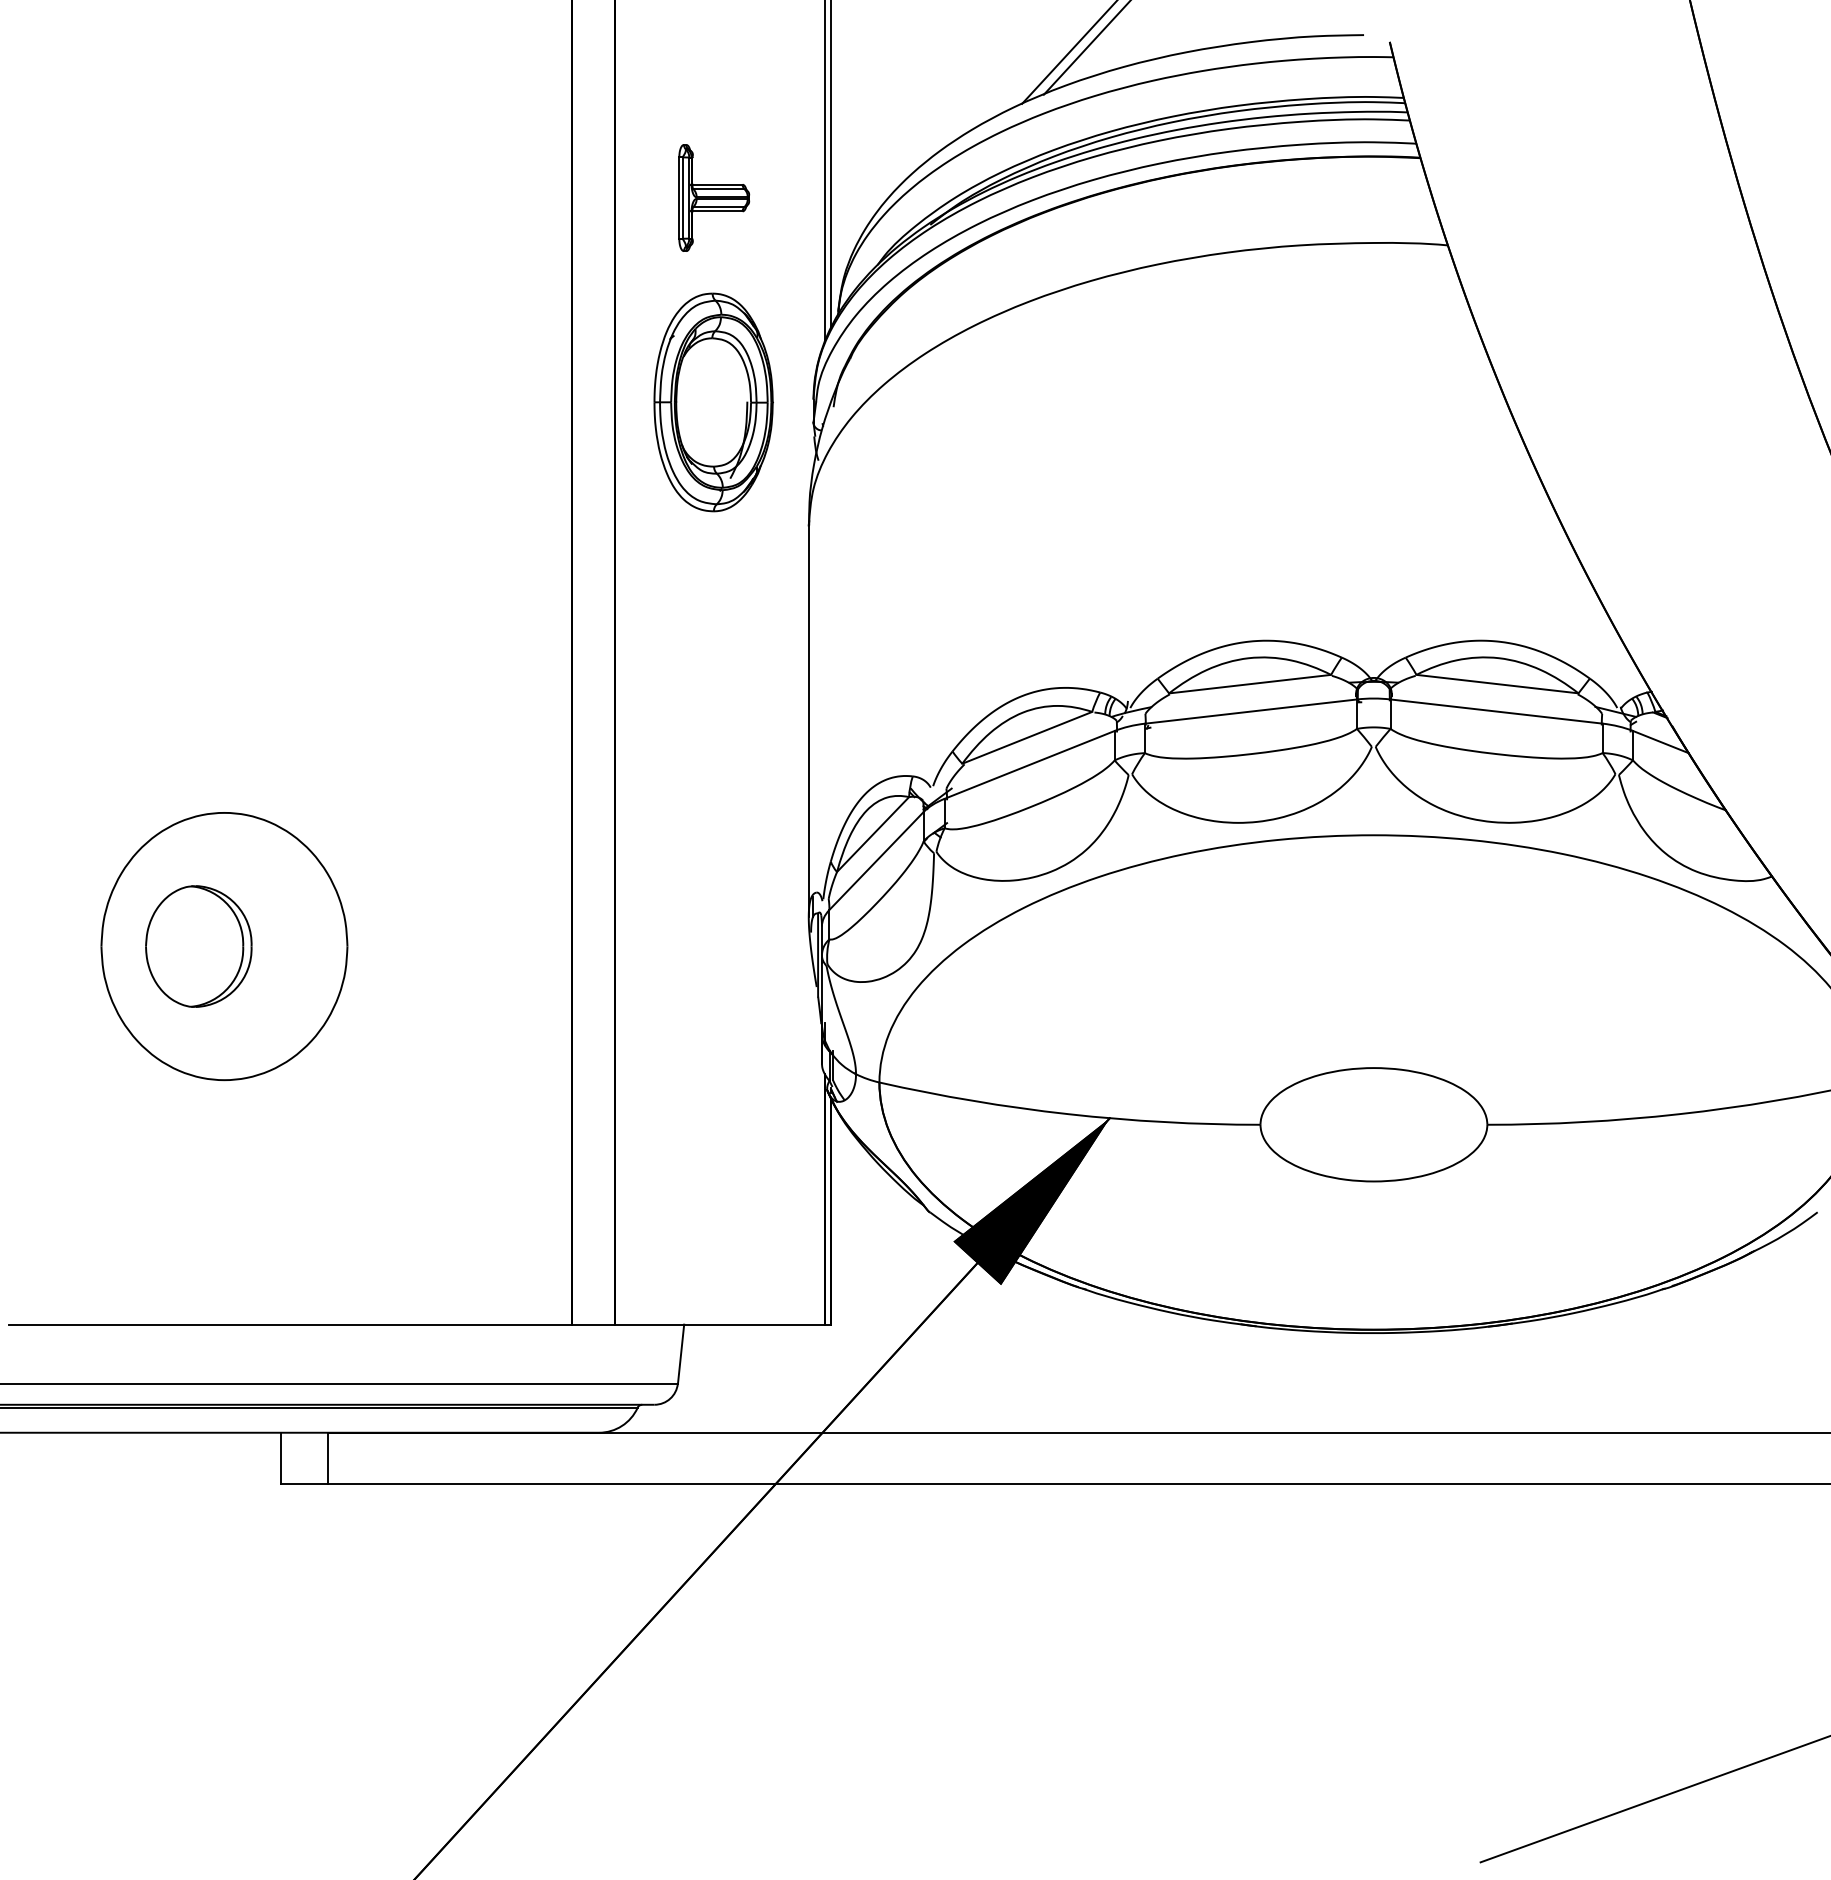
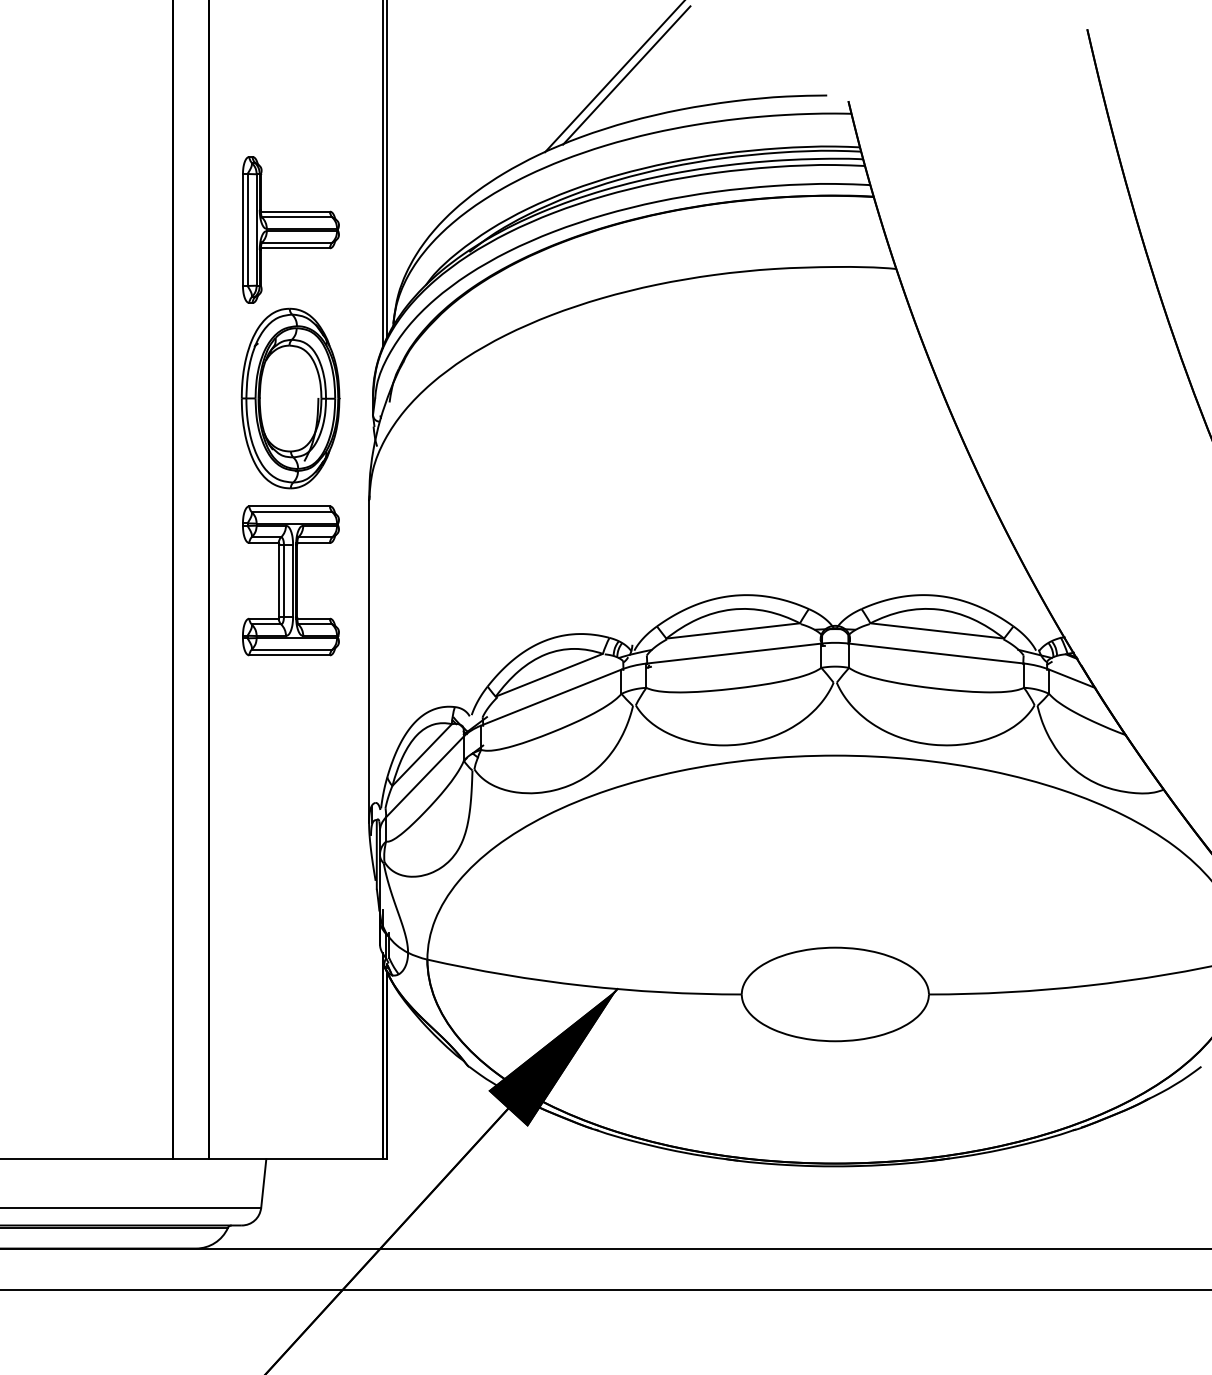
part: (714, 197) -> (291, 229), size x1.67
part: (714, 623) -> (291, 580), added

